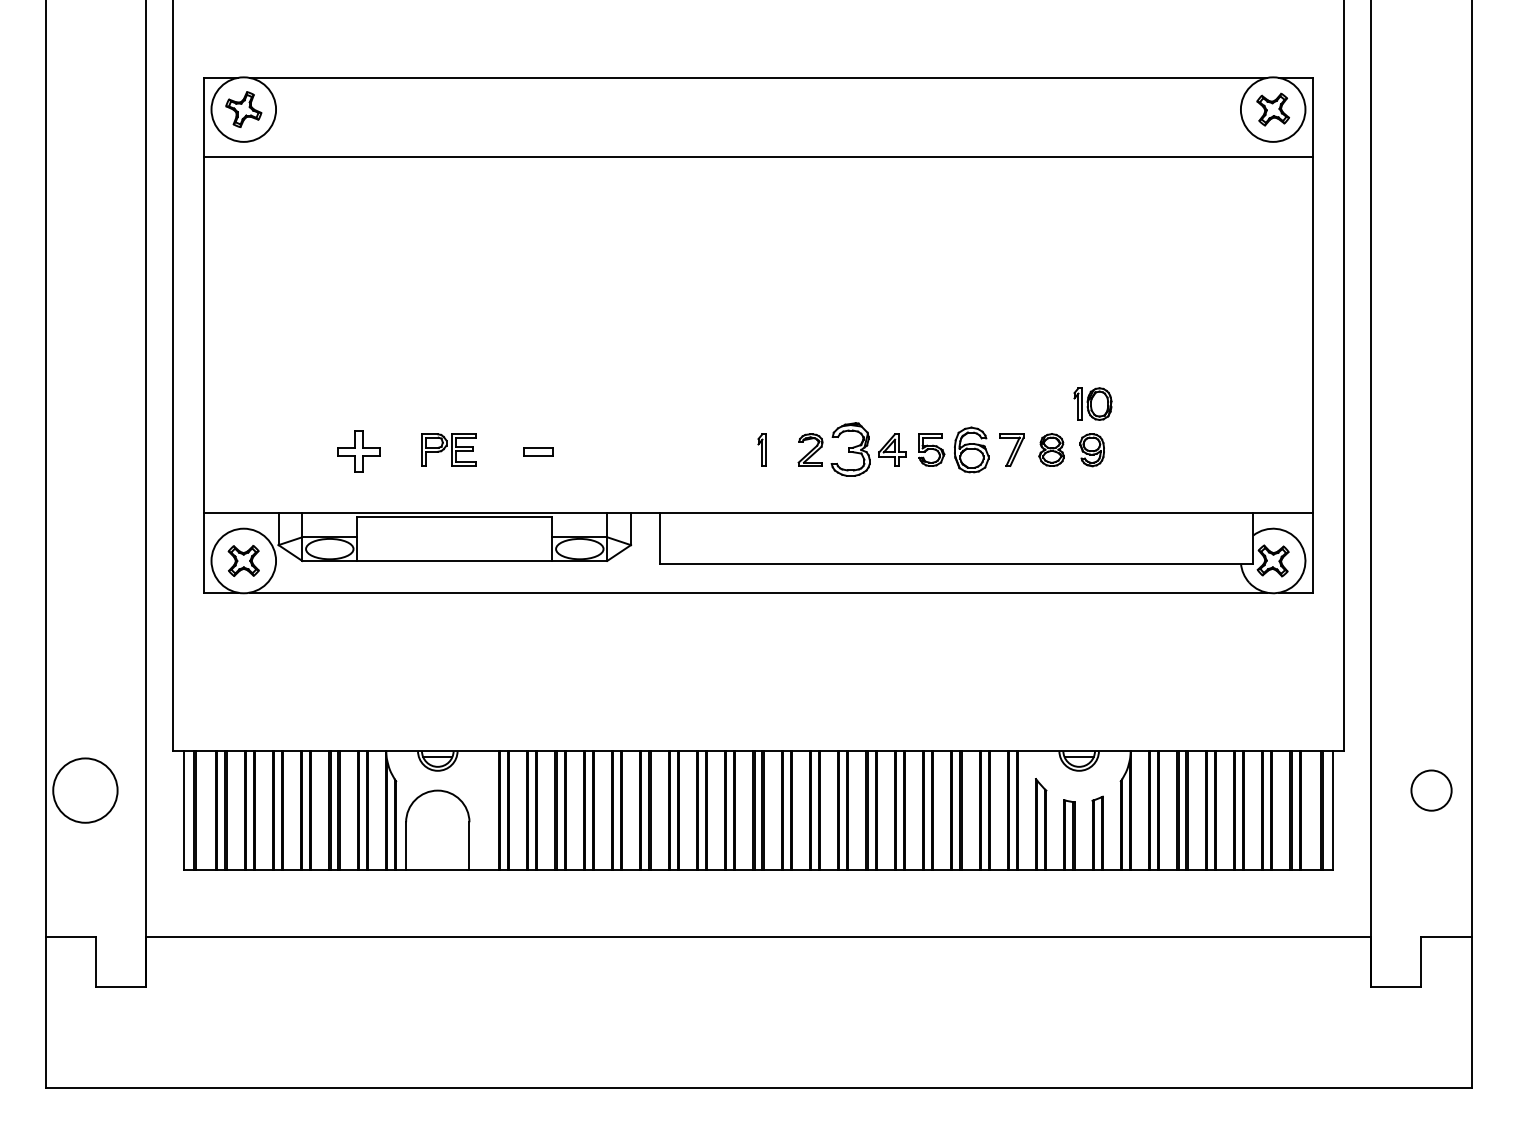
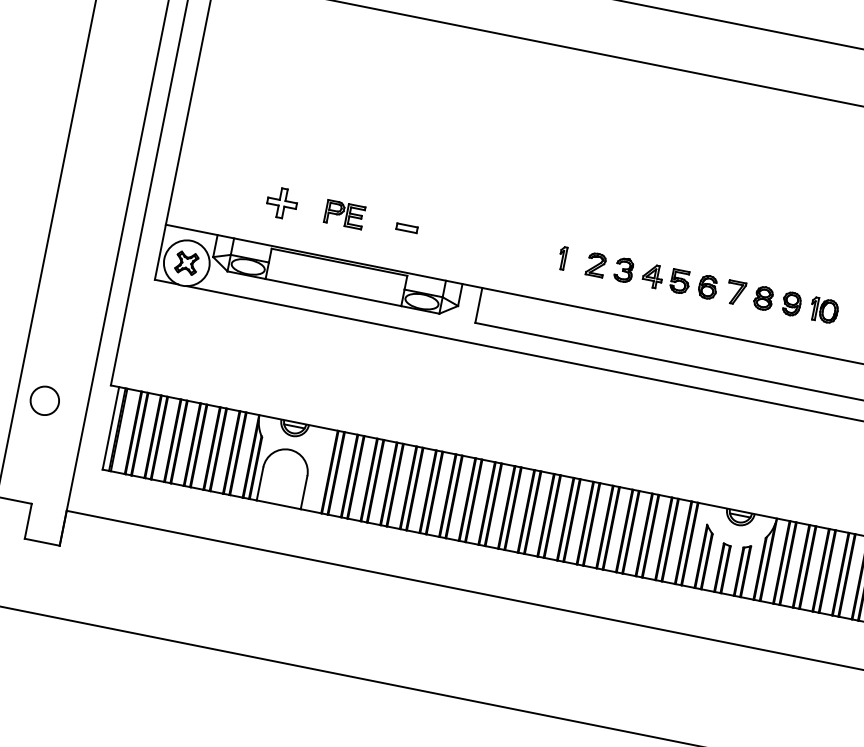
part: (1092, 403) -> (824, 310), moved
part: (850, 449) -> (623, 270), size x0.62
part: (971, 449) -> (708, 286), size x0.71
circle: (85, 790) -> (44, 400), size x0.62

